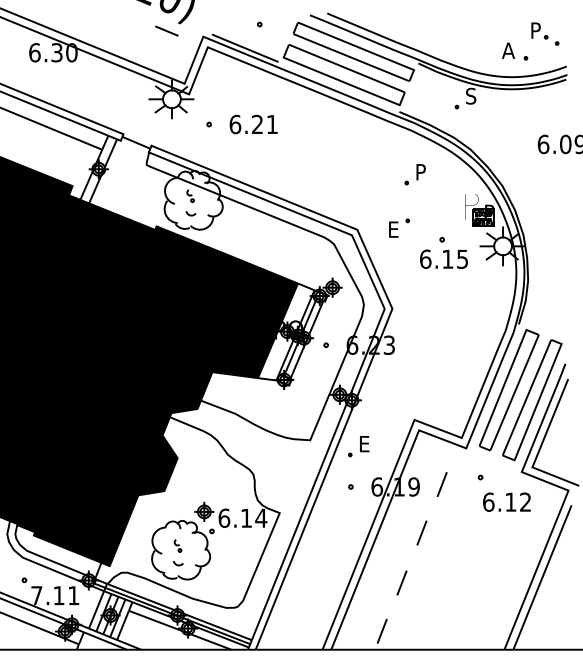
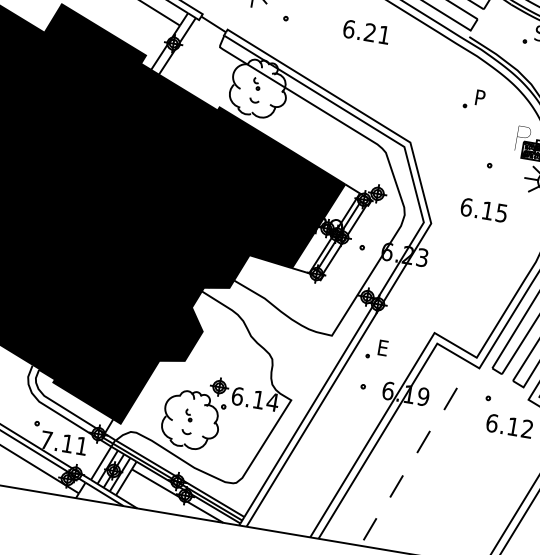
text: (253, 124) -> (366, 32), moved
part: (399, 227) -> (450, 147), removed
text: (443, 258) -> (483, 209), moved

